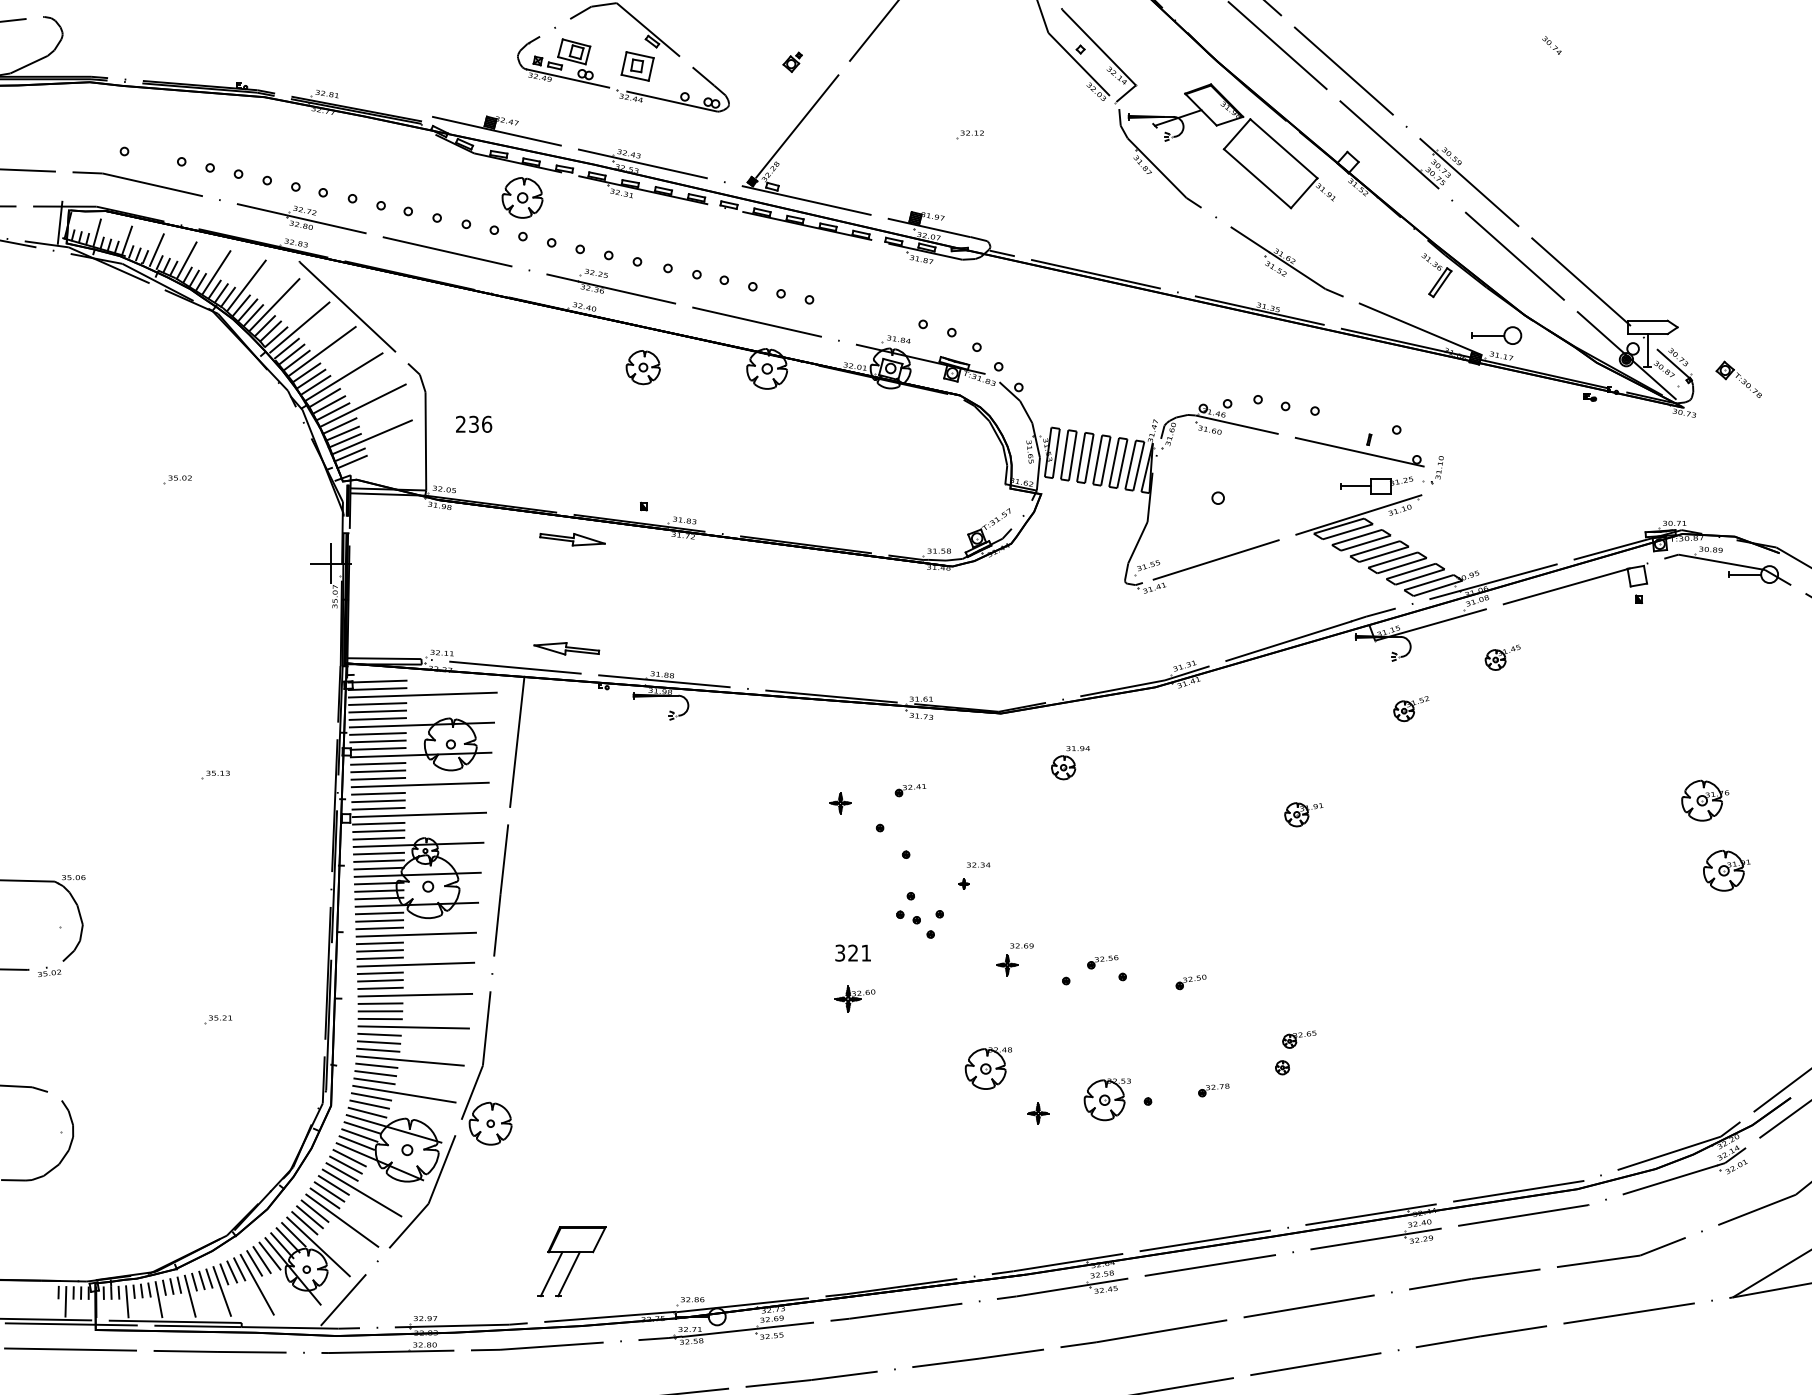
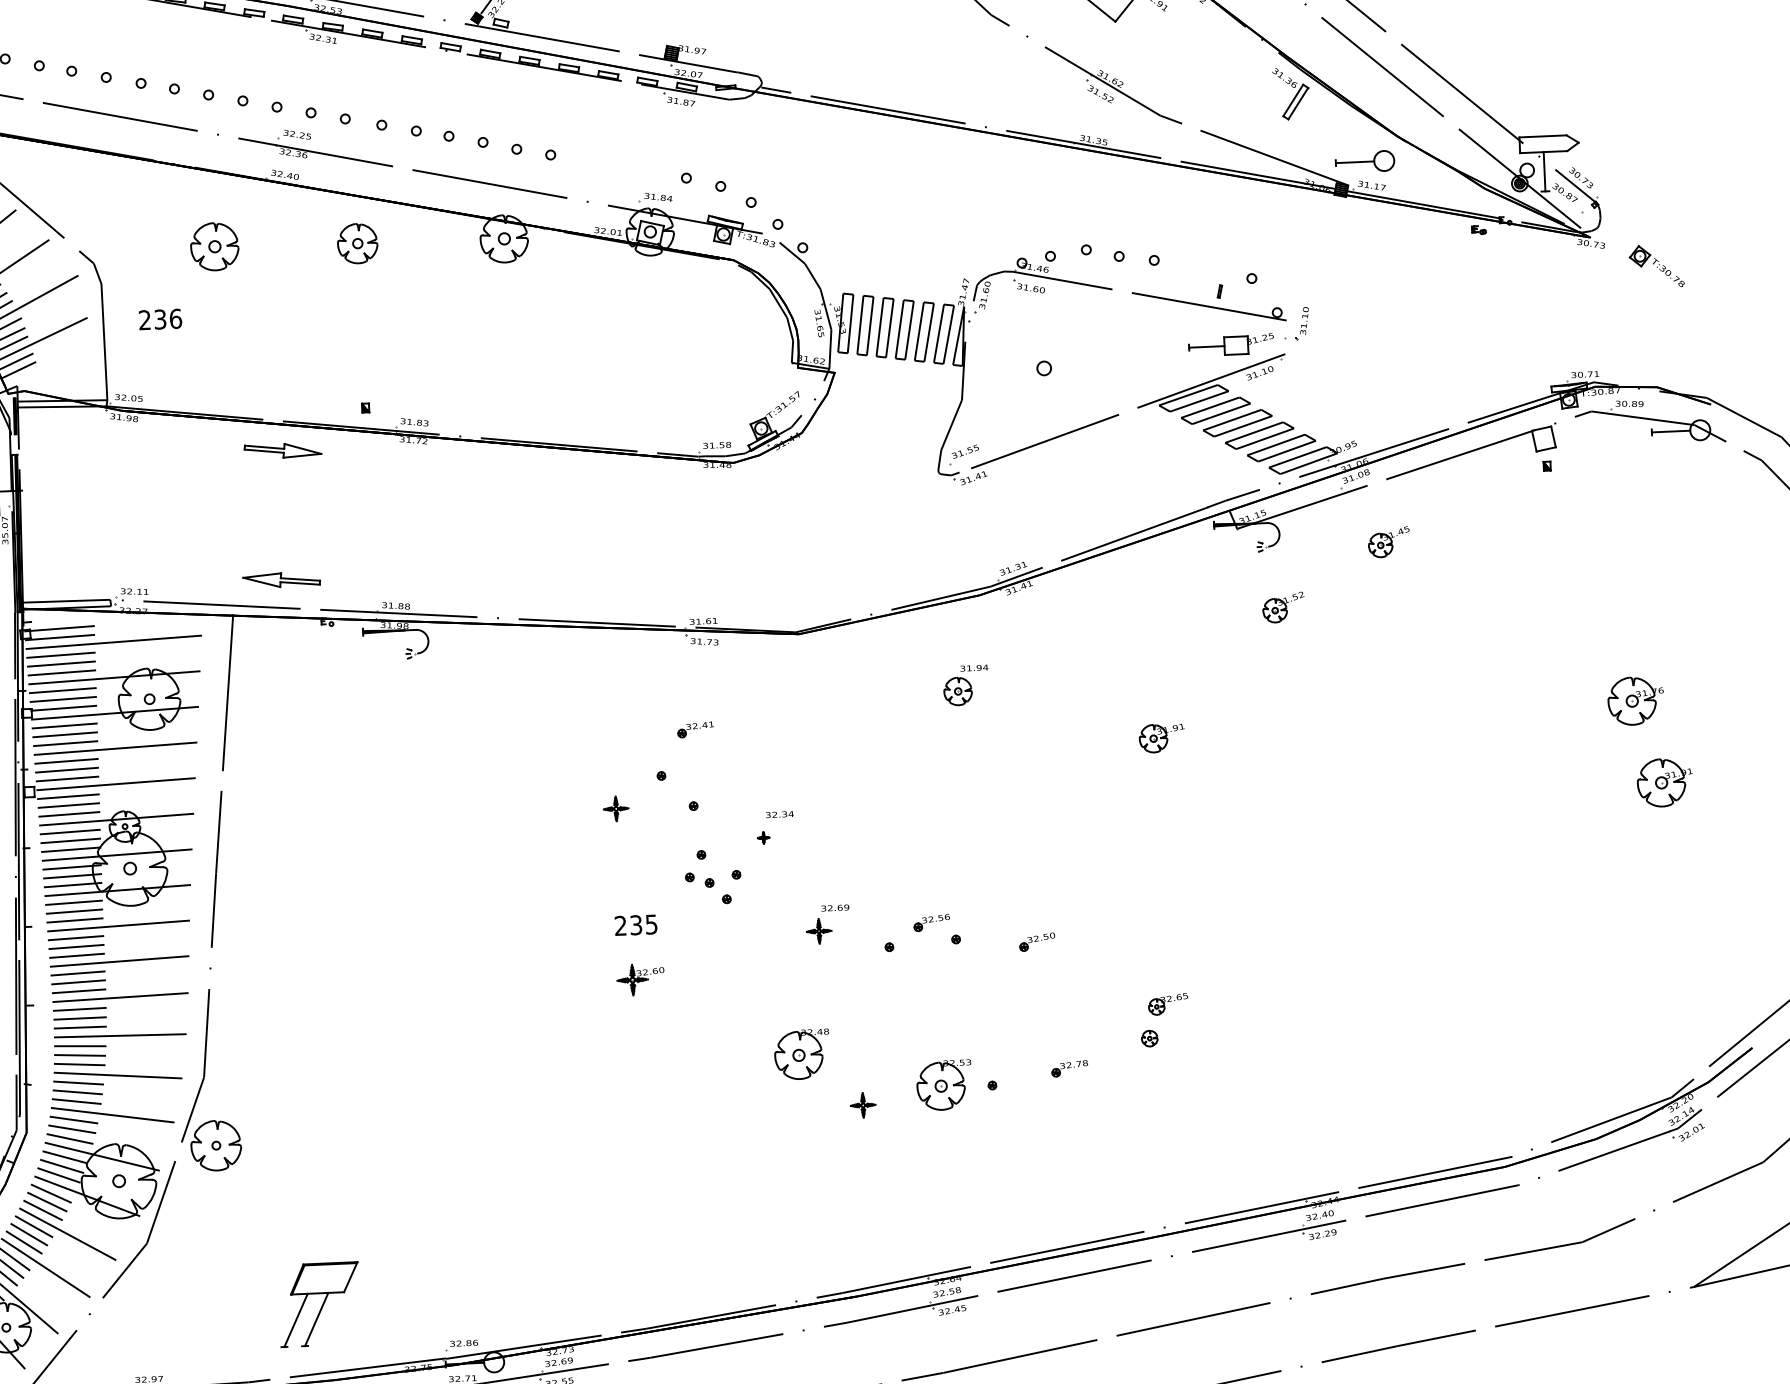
part: (522, 197) -> (214, 246), moved
part: (1738, 378) -> (1656, 265), moved
part: (1070, 763) -> (966, 686), moved
part: (840, 803) -> (616, 809), moved
text: (852, 952) -> (635, 924), 321 -> 235

